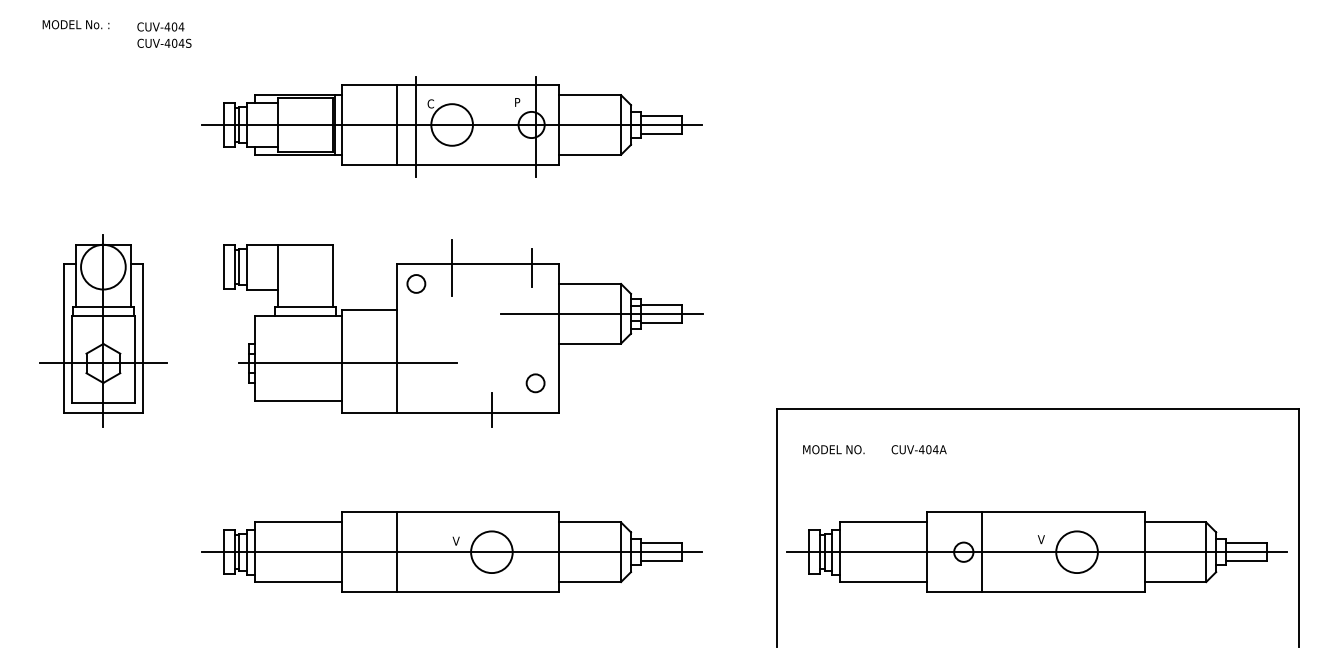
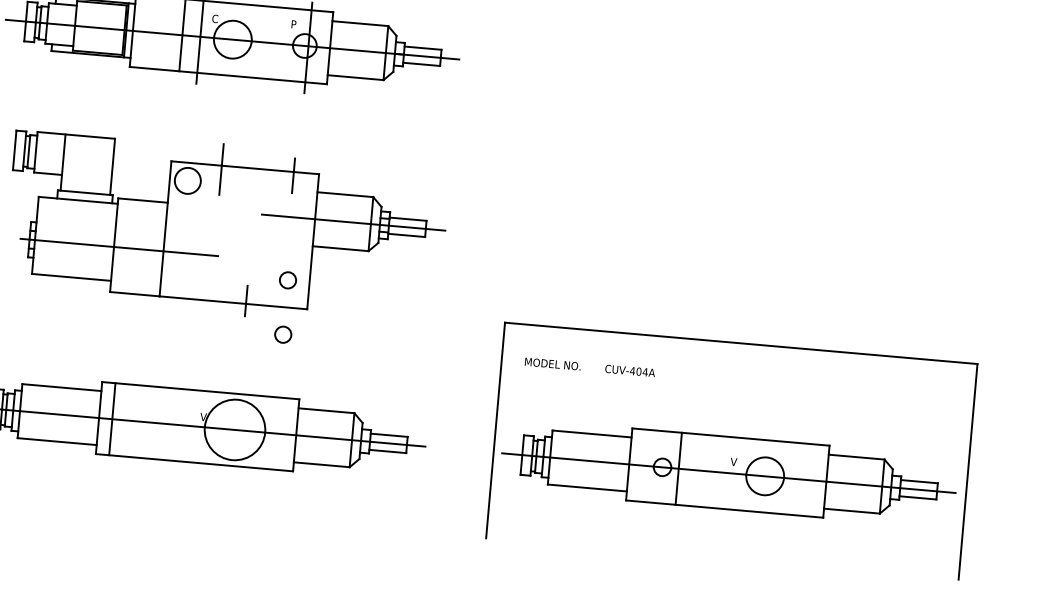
circle: (416, 283) -> (187, 180), size x1.6
circle: (535, 443) -> (283, 334), added
line: (396, 551) -> (112, 418), moved
circle: (491, 552) -> (234, 430), size x1.6

